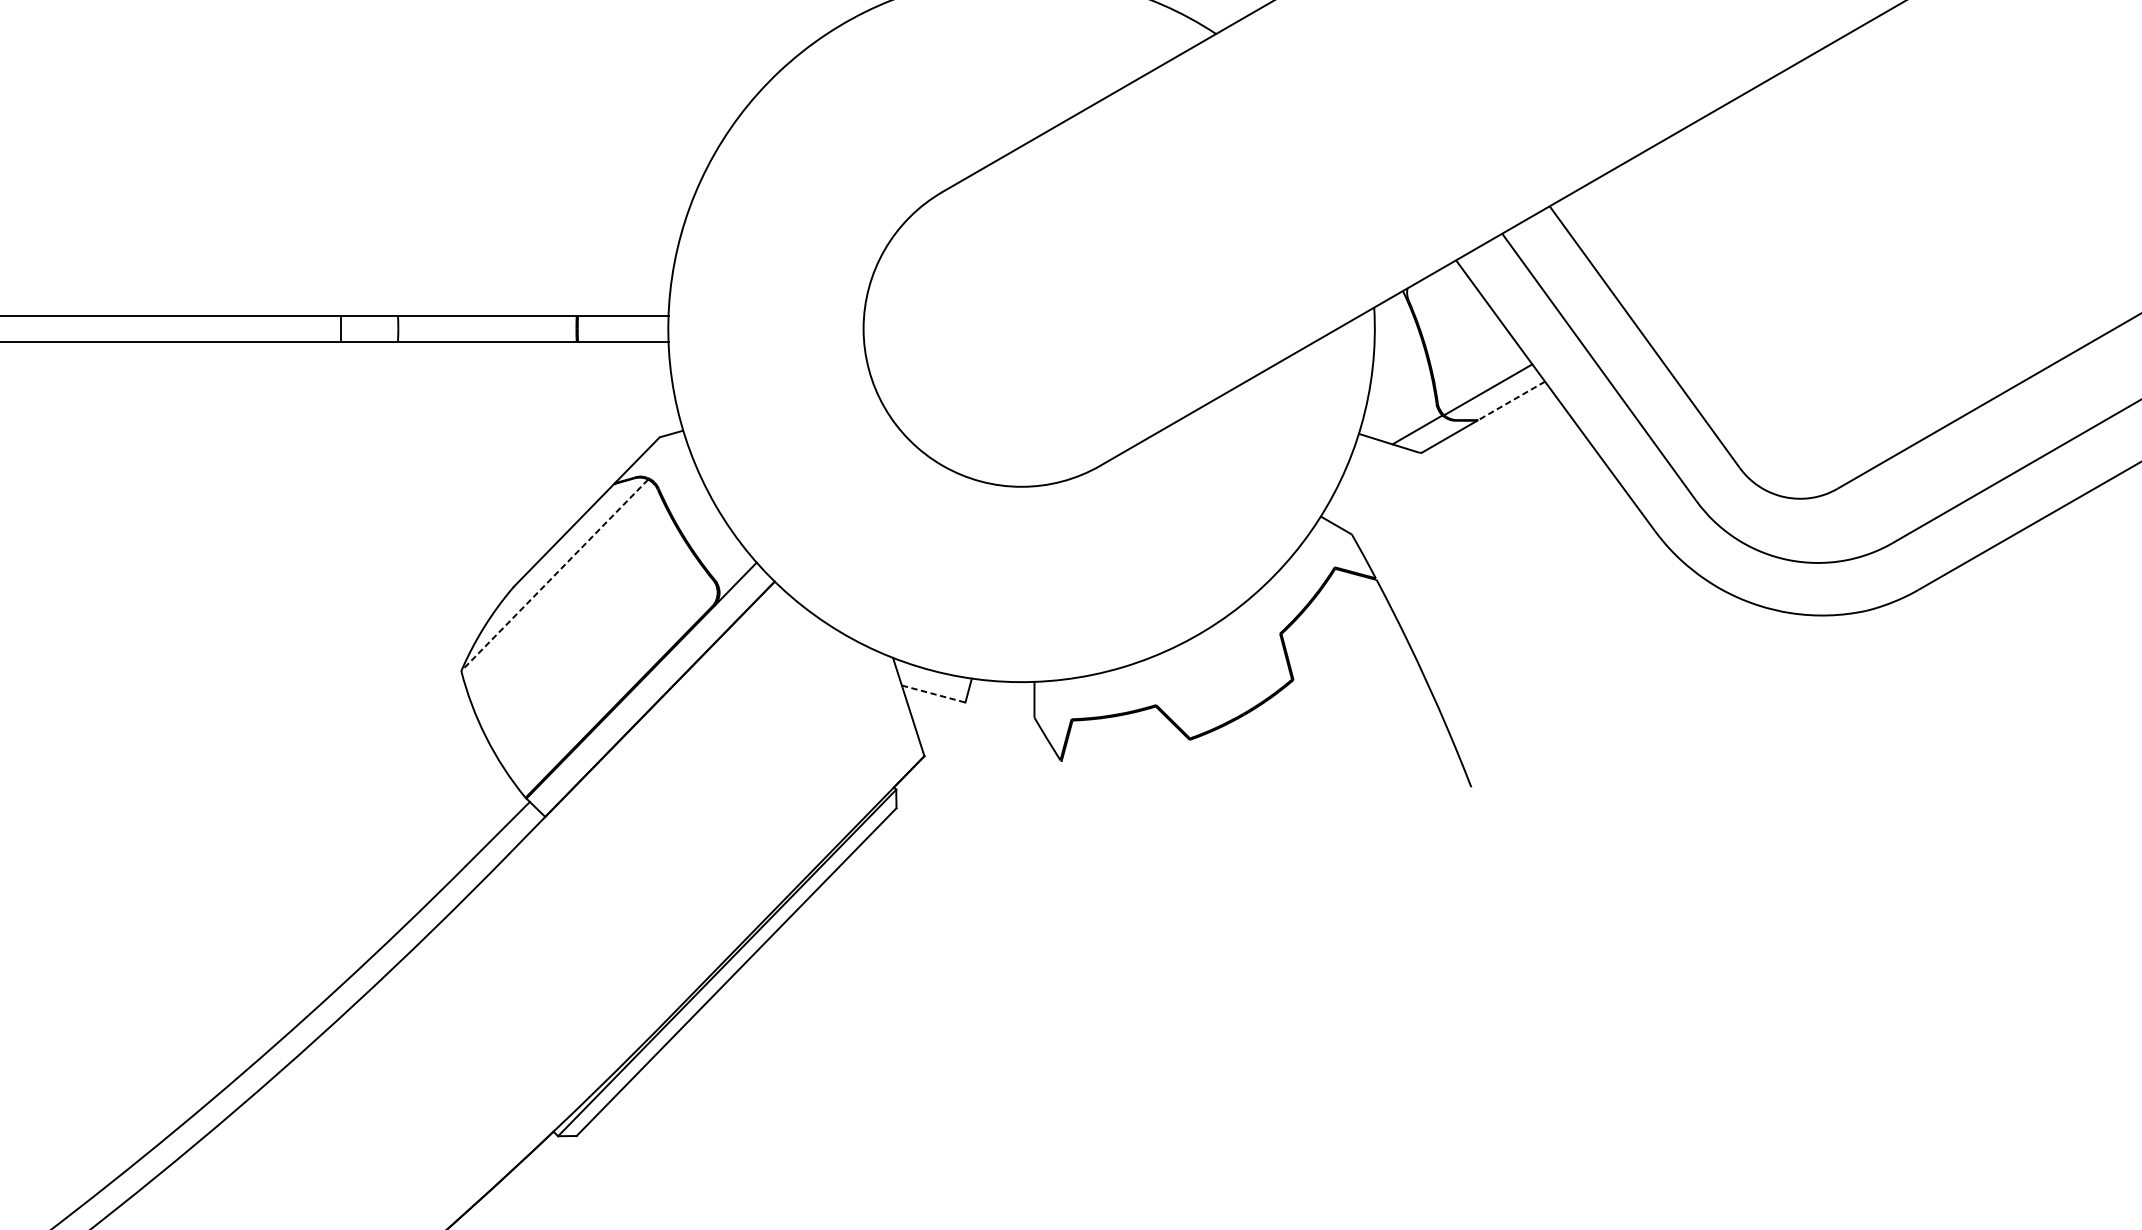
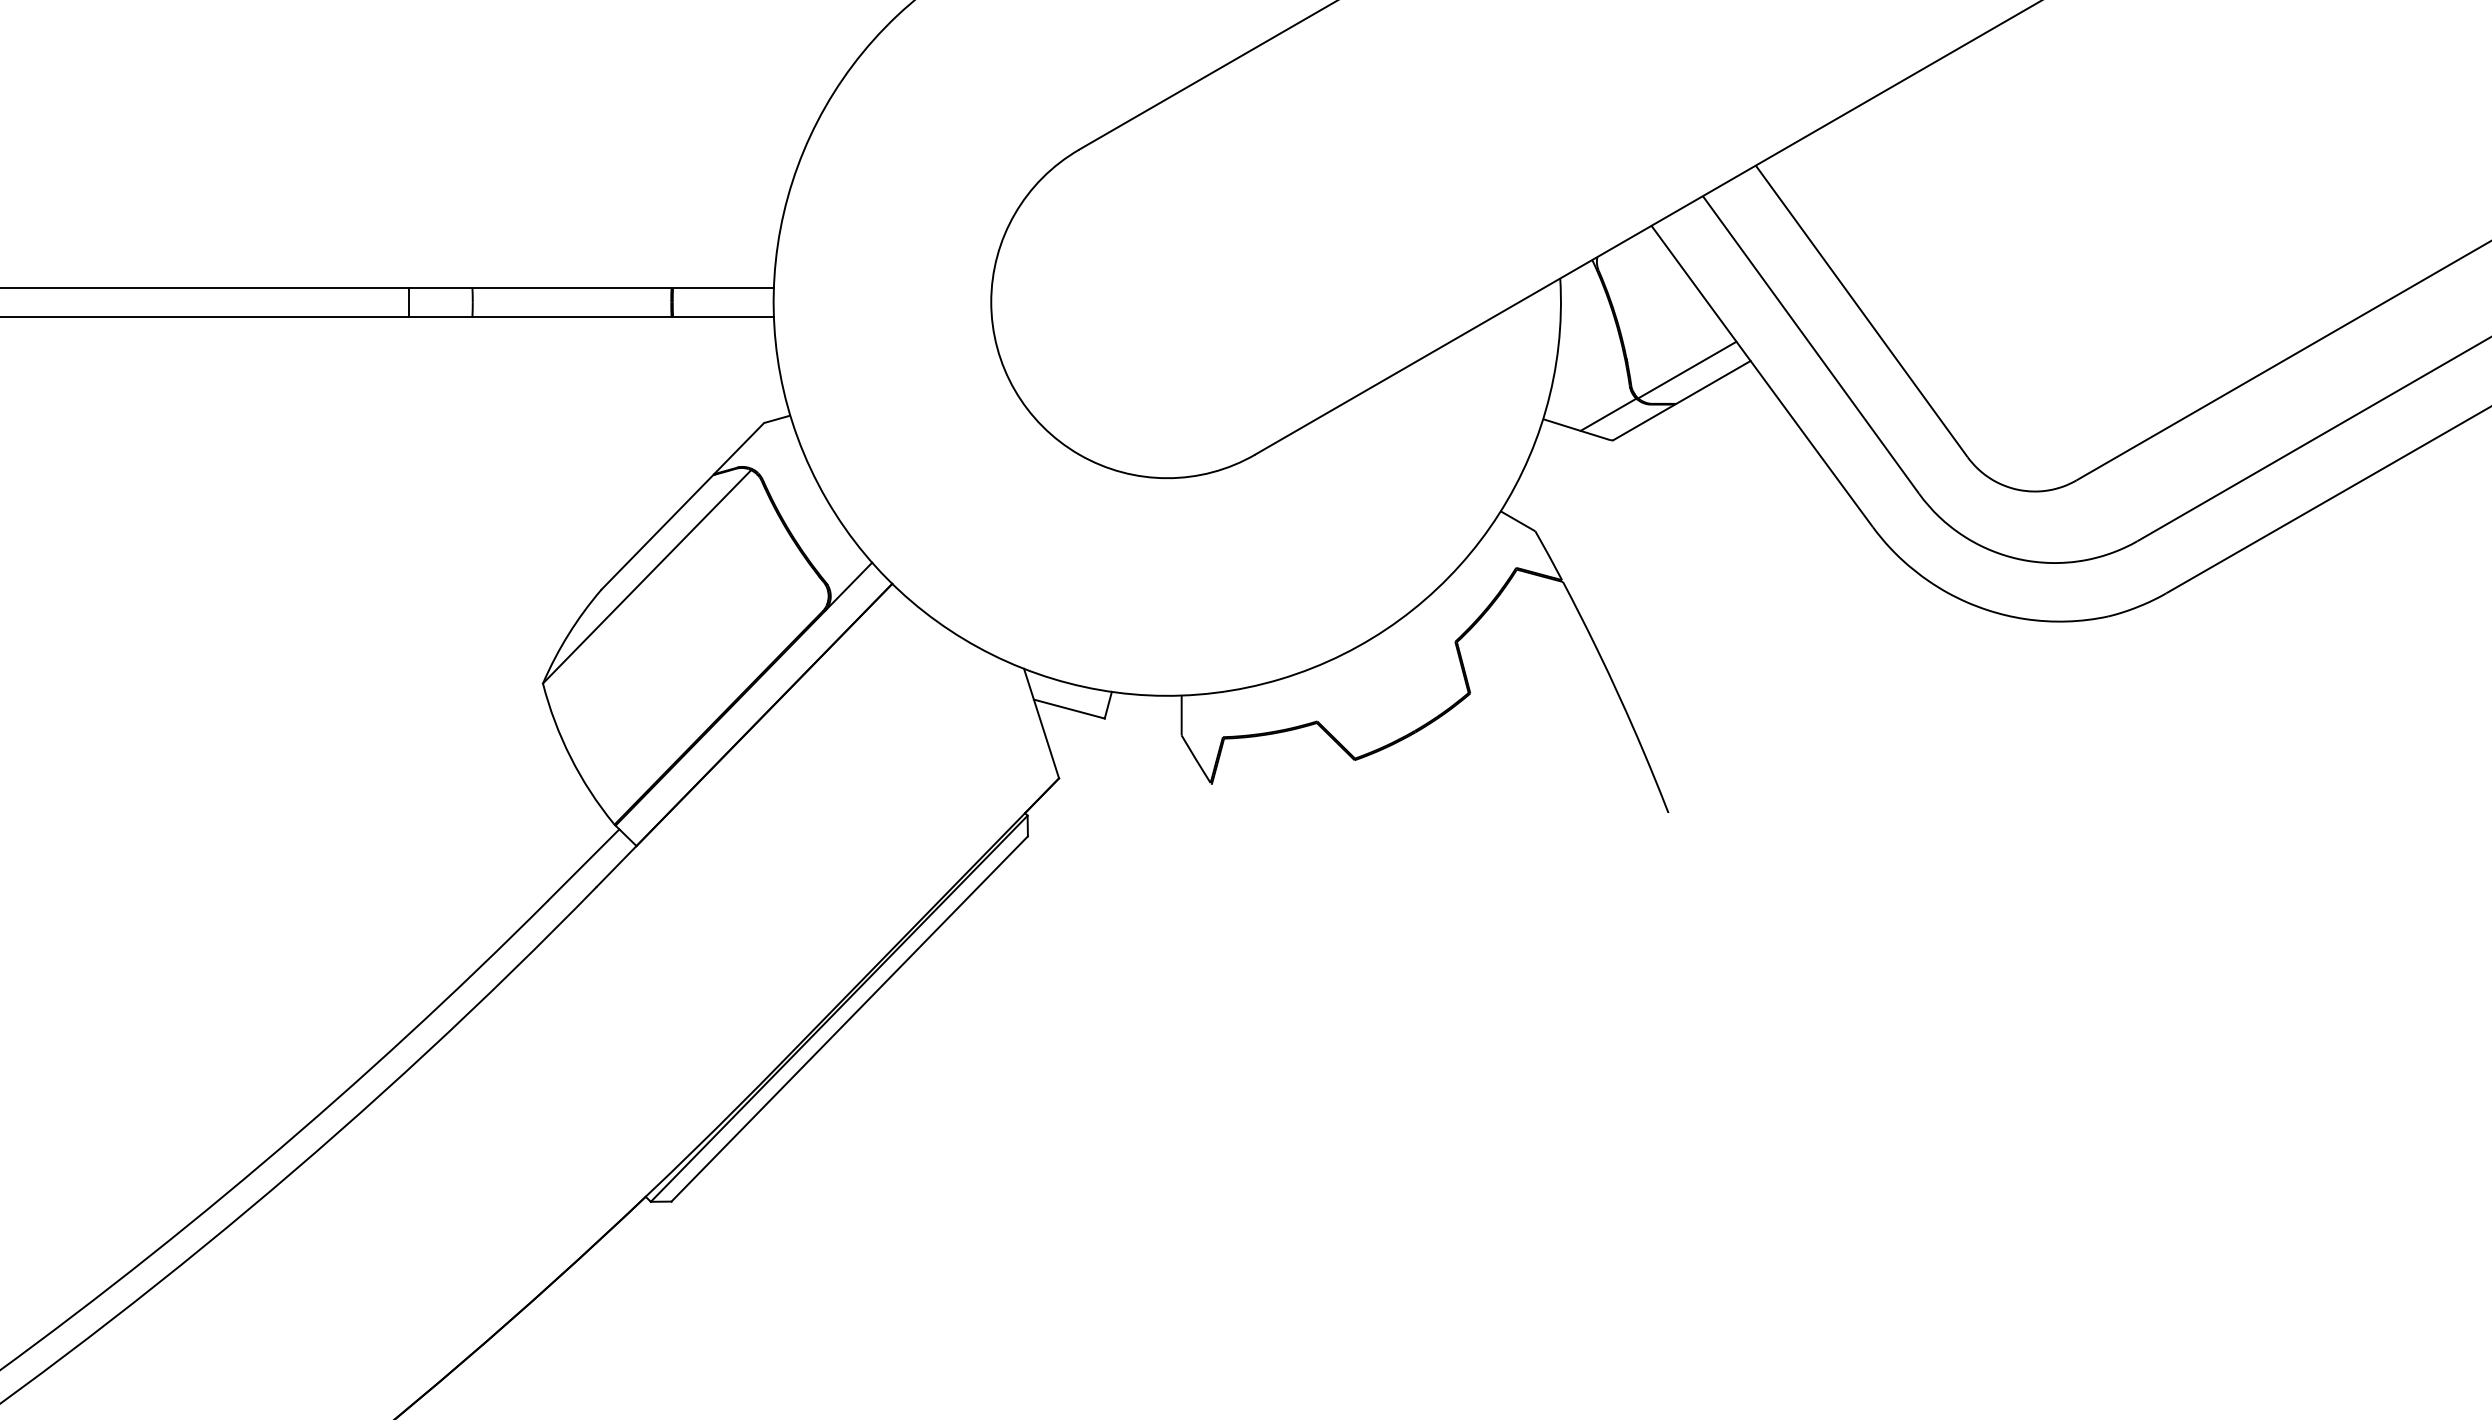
line: (1511, 400) -> (1713, 382), dashed -> solid
line: (554, 575) -> (646, 577), dashed -> solid
line: (933, 694) -> (1069, 709), dashed -> solid

